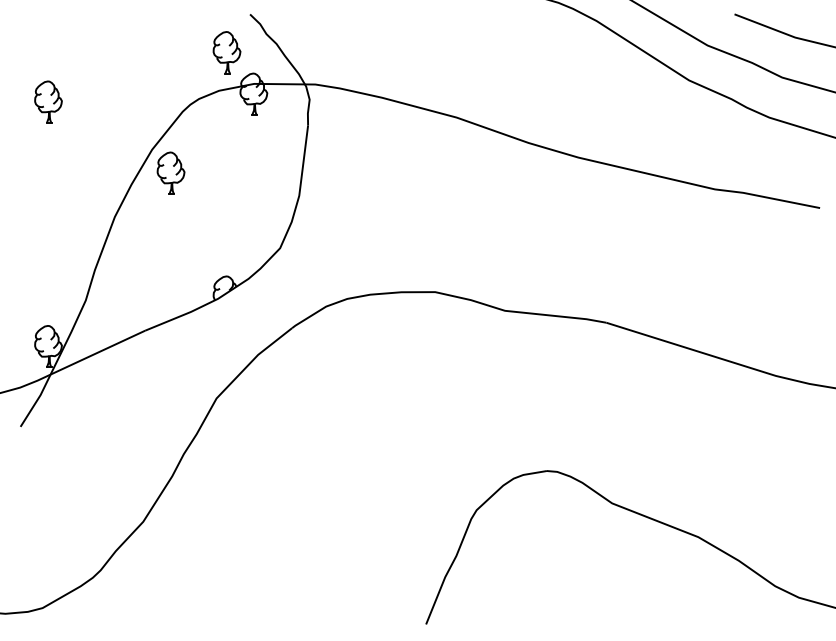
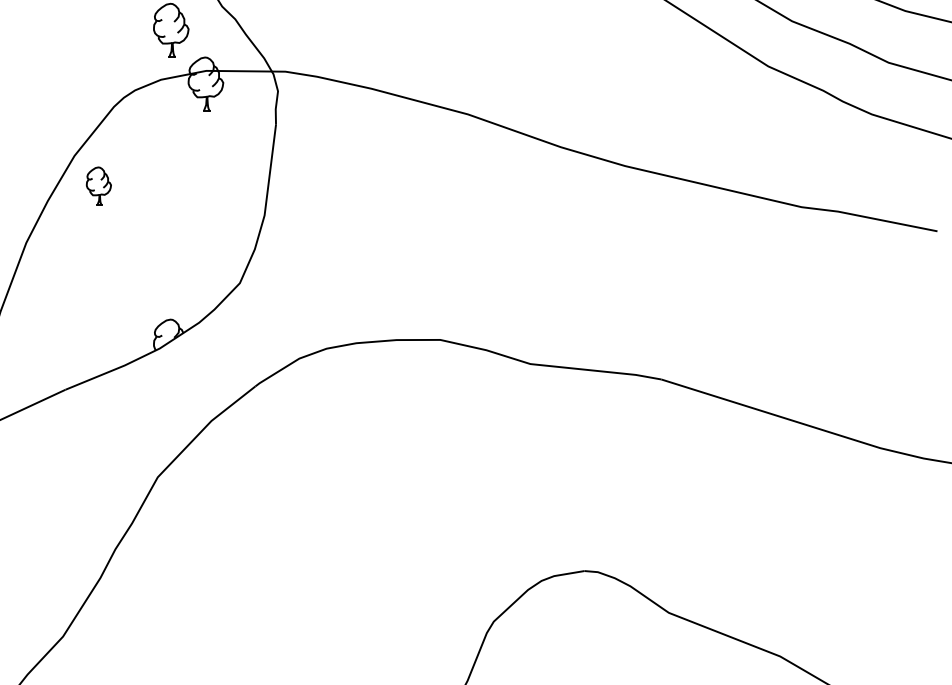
part: (170, 172) -> (98, 185), size x0.7

